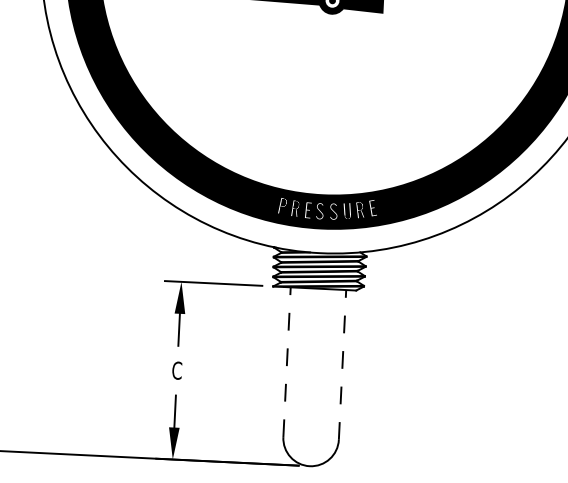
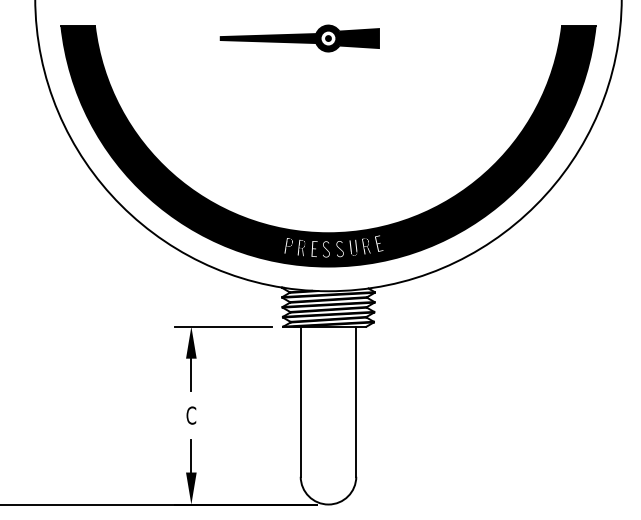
line: (286, 361) -> (300, 401), dashed -> solid
line: (342, 364) -> (356, 401), dashed -> solid

